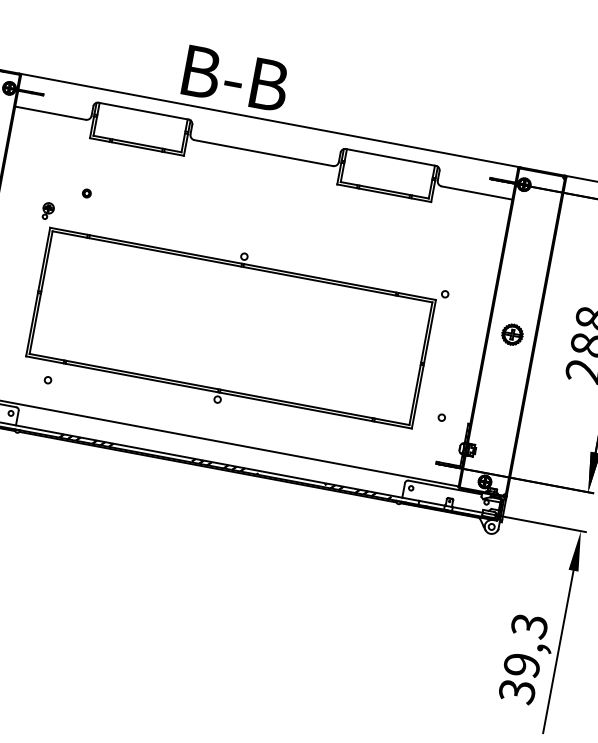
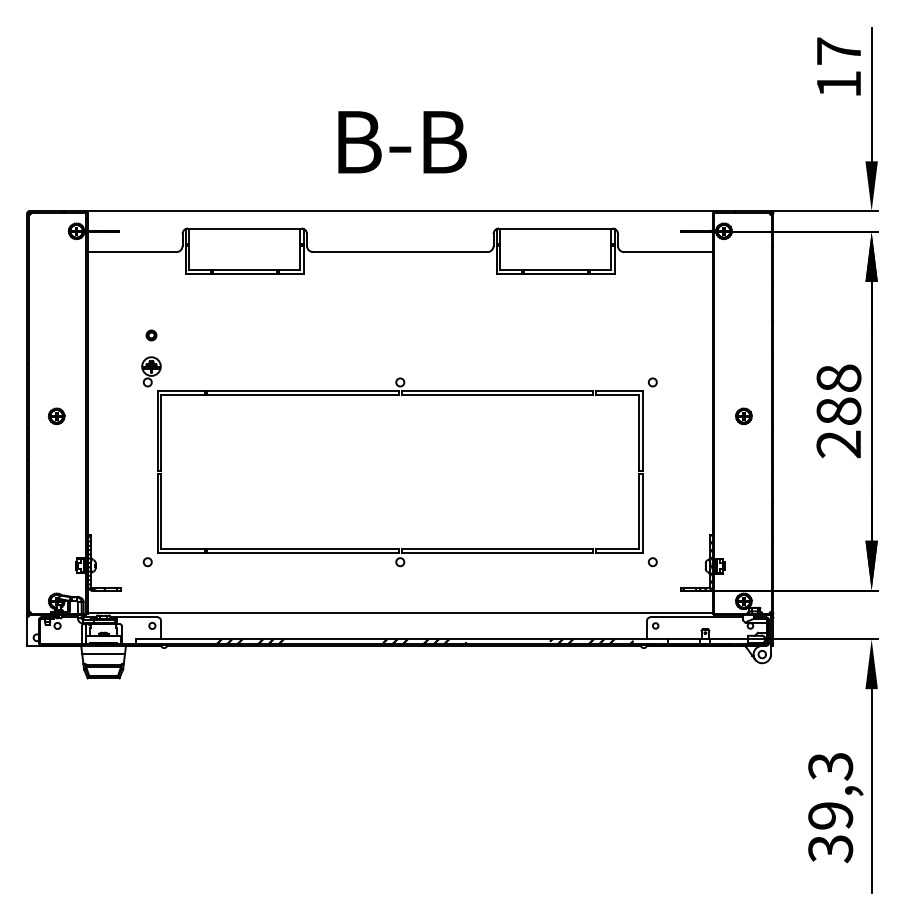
text: (235, 79) -> (402, 142), moved
part: (86, 193) -> (151, 335), moved
part: (48, 210) -> (151, 371), size x1.43
part: (512, 334) -> (743, 416), size x0.62
circle: (47, 380) -> (147, 562), moved
circle: (441, 417) -> (652, 562), moved

